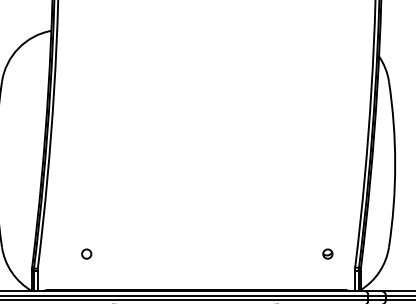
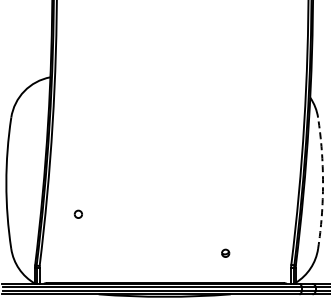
arc: (395, 164) -> (323, 183), solid -> dashed
part: (85, 253) -> (77, 213), moved
part: (327, 253) -> (225, 252), moved

